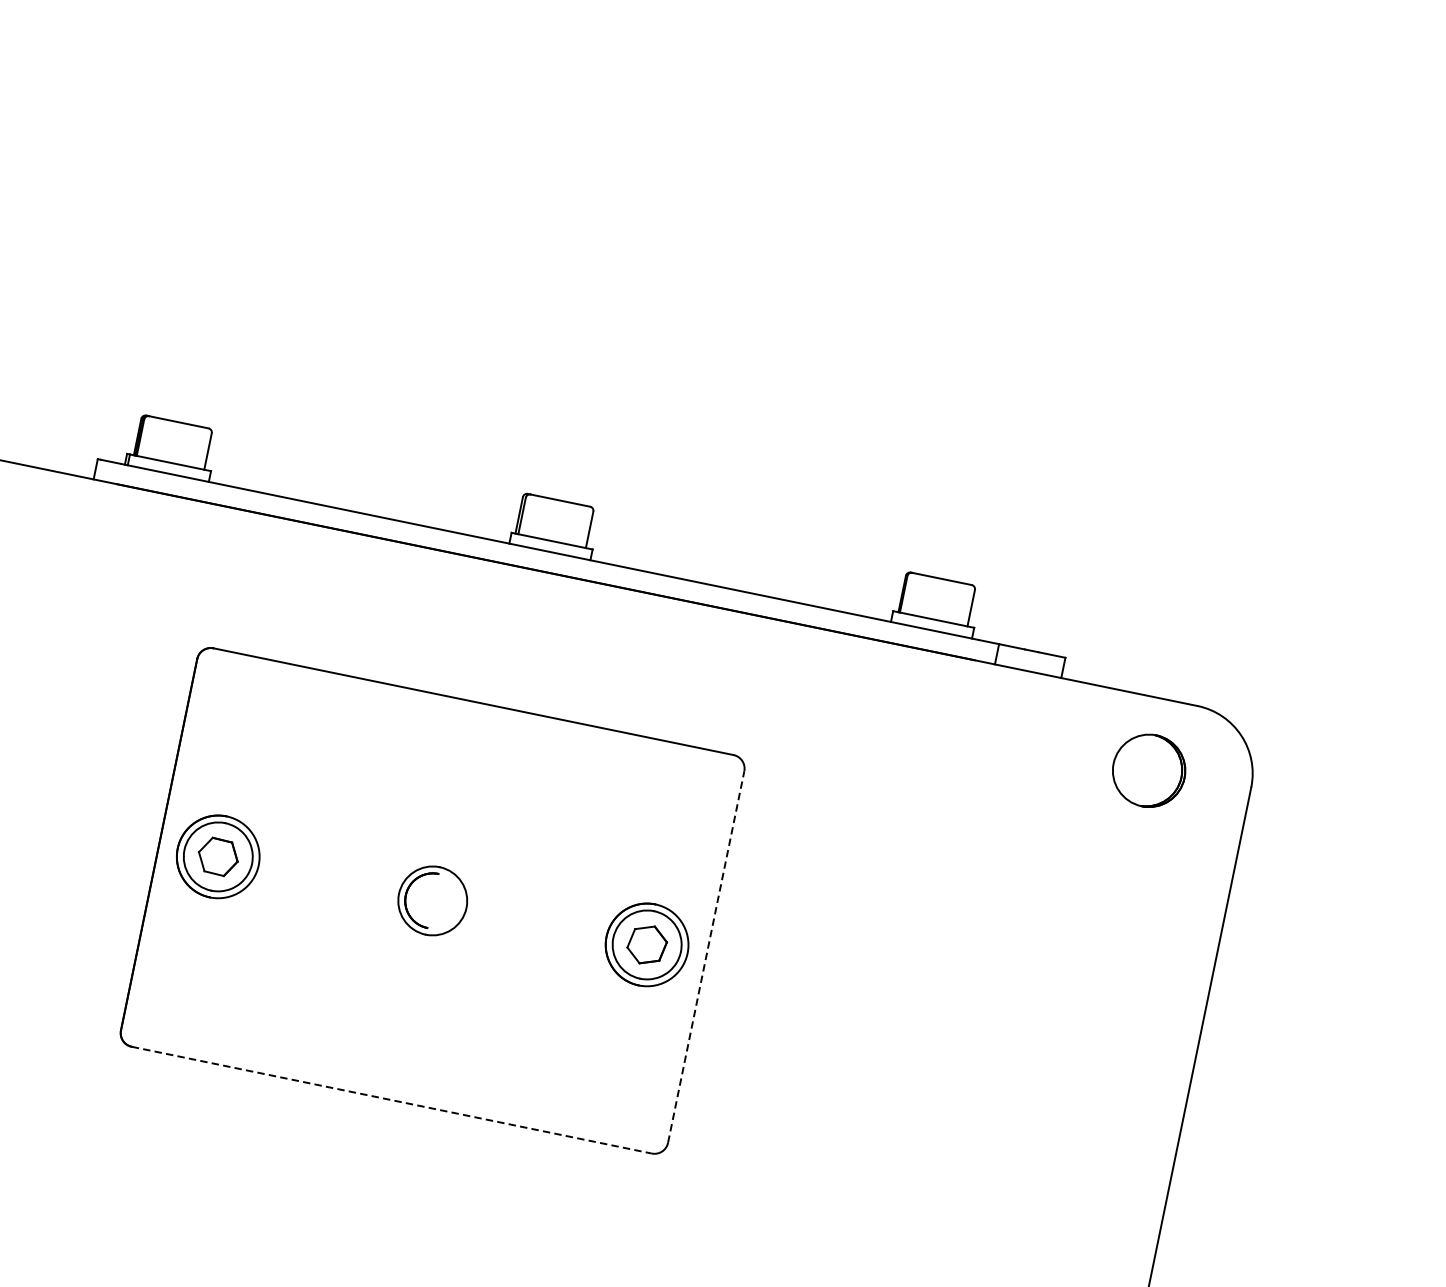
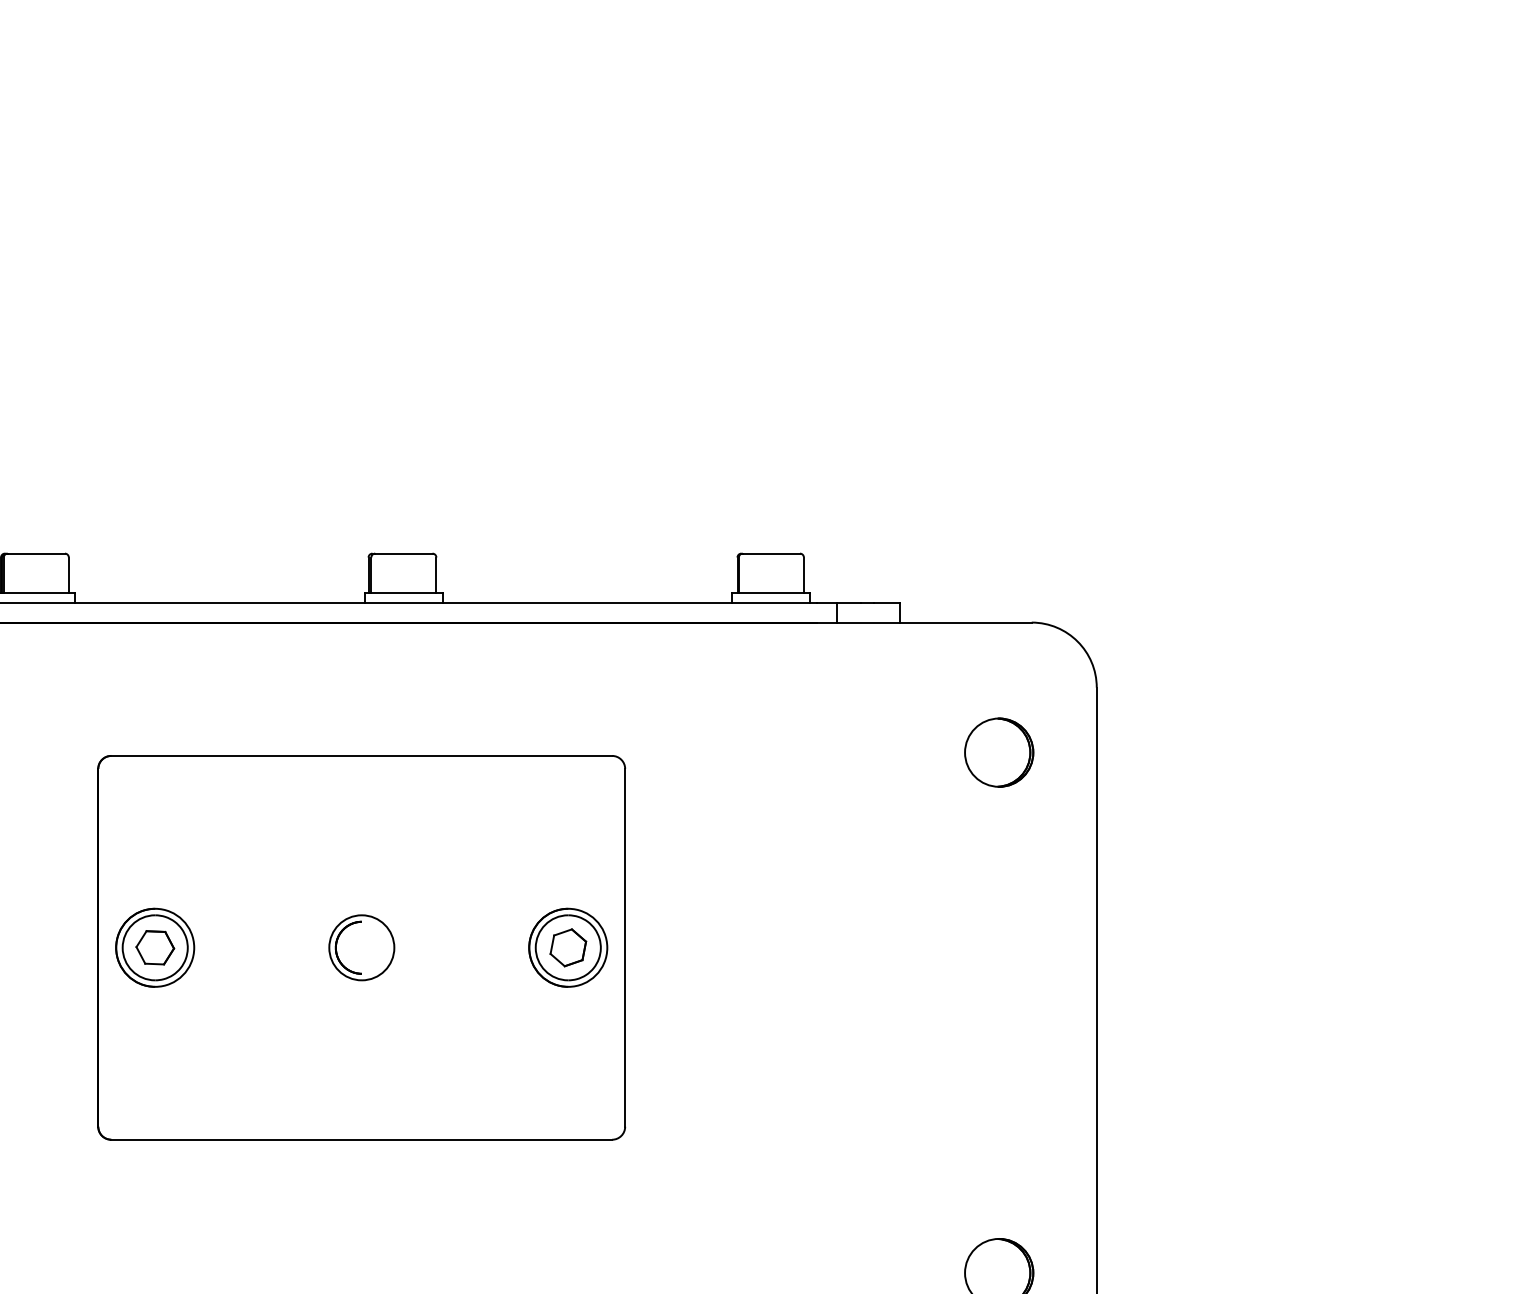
part: (1149, 770) -> (999, 752), moved
line: (706, 956) -> (625, 947), dashed -> solid
line: (392, 1100) -> (362, 1139), dashed -> solid

